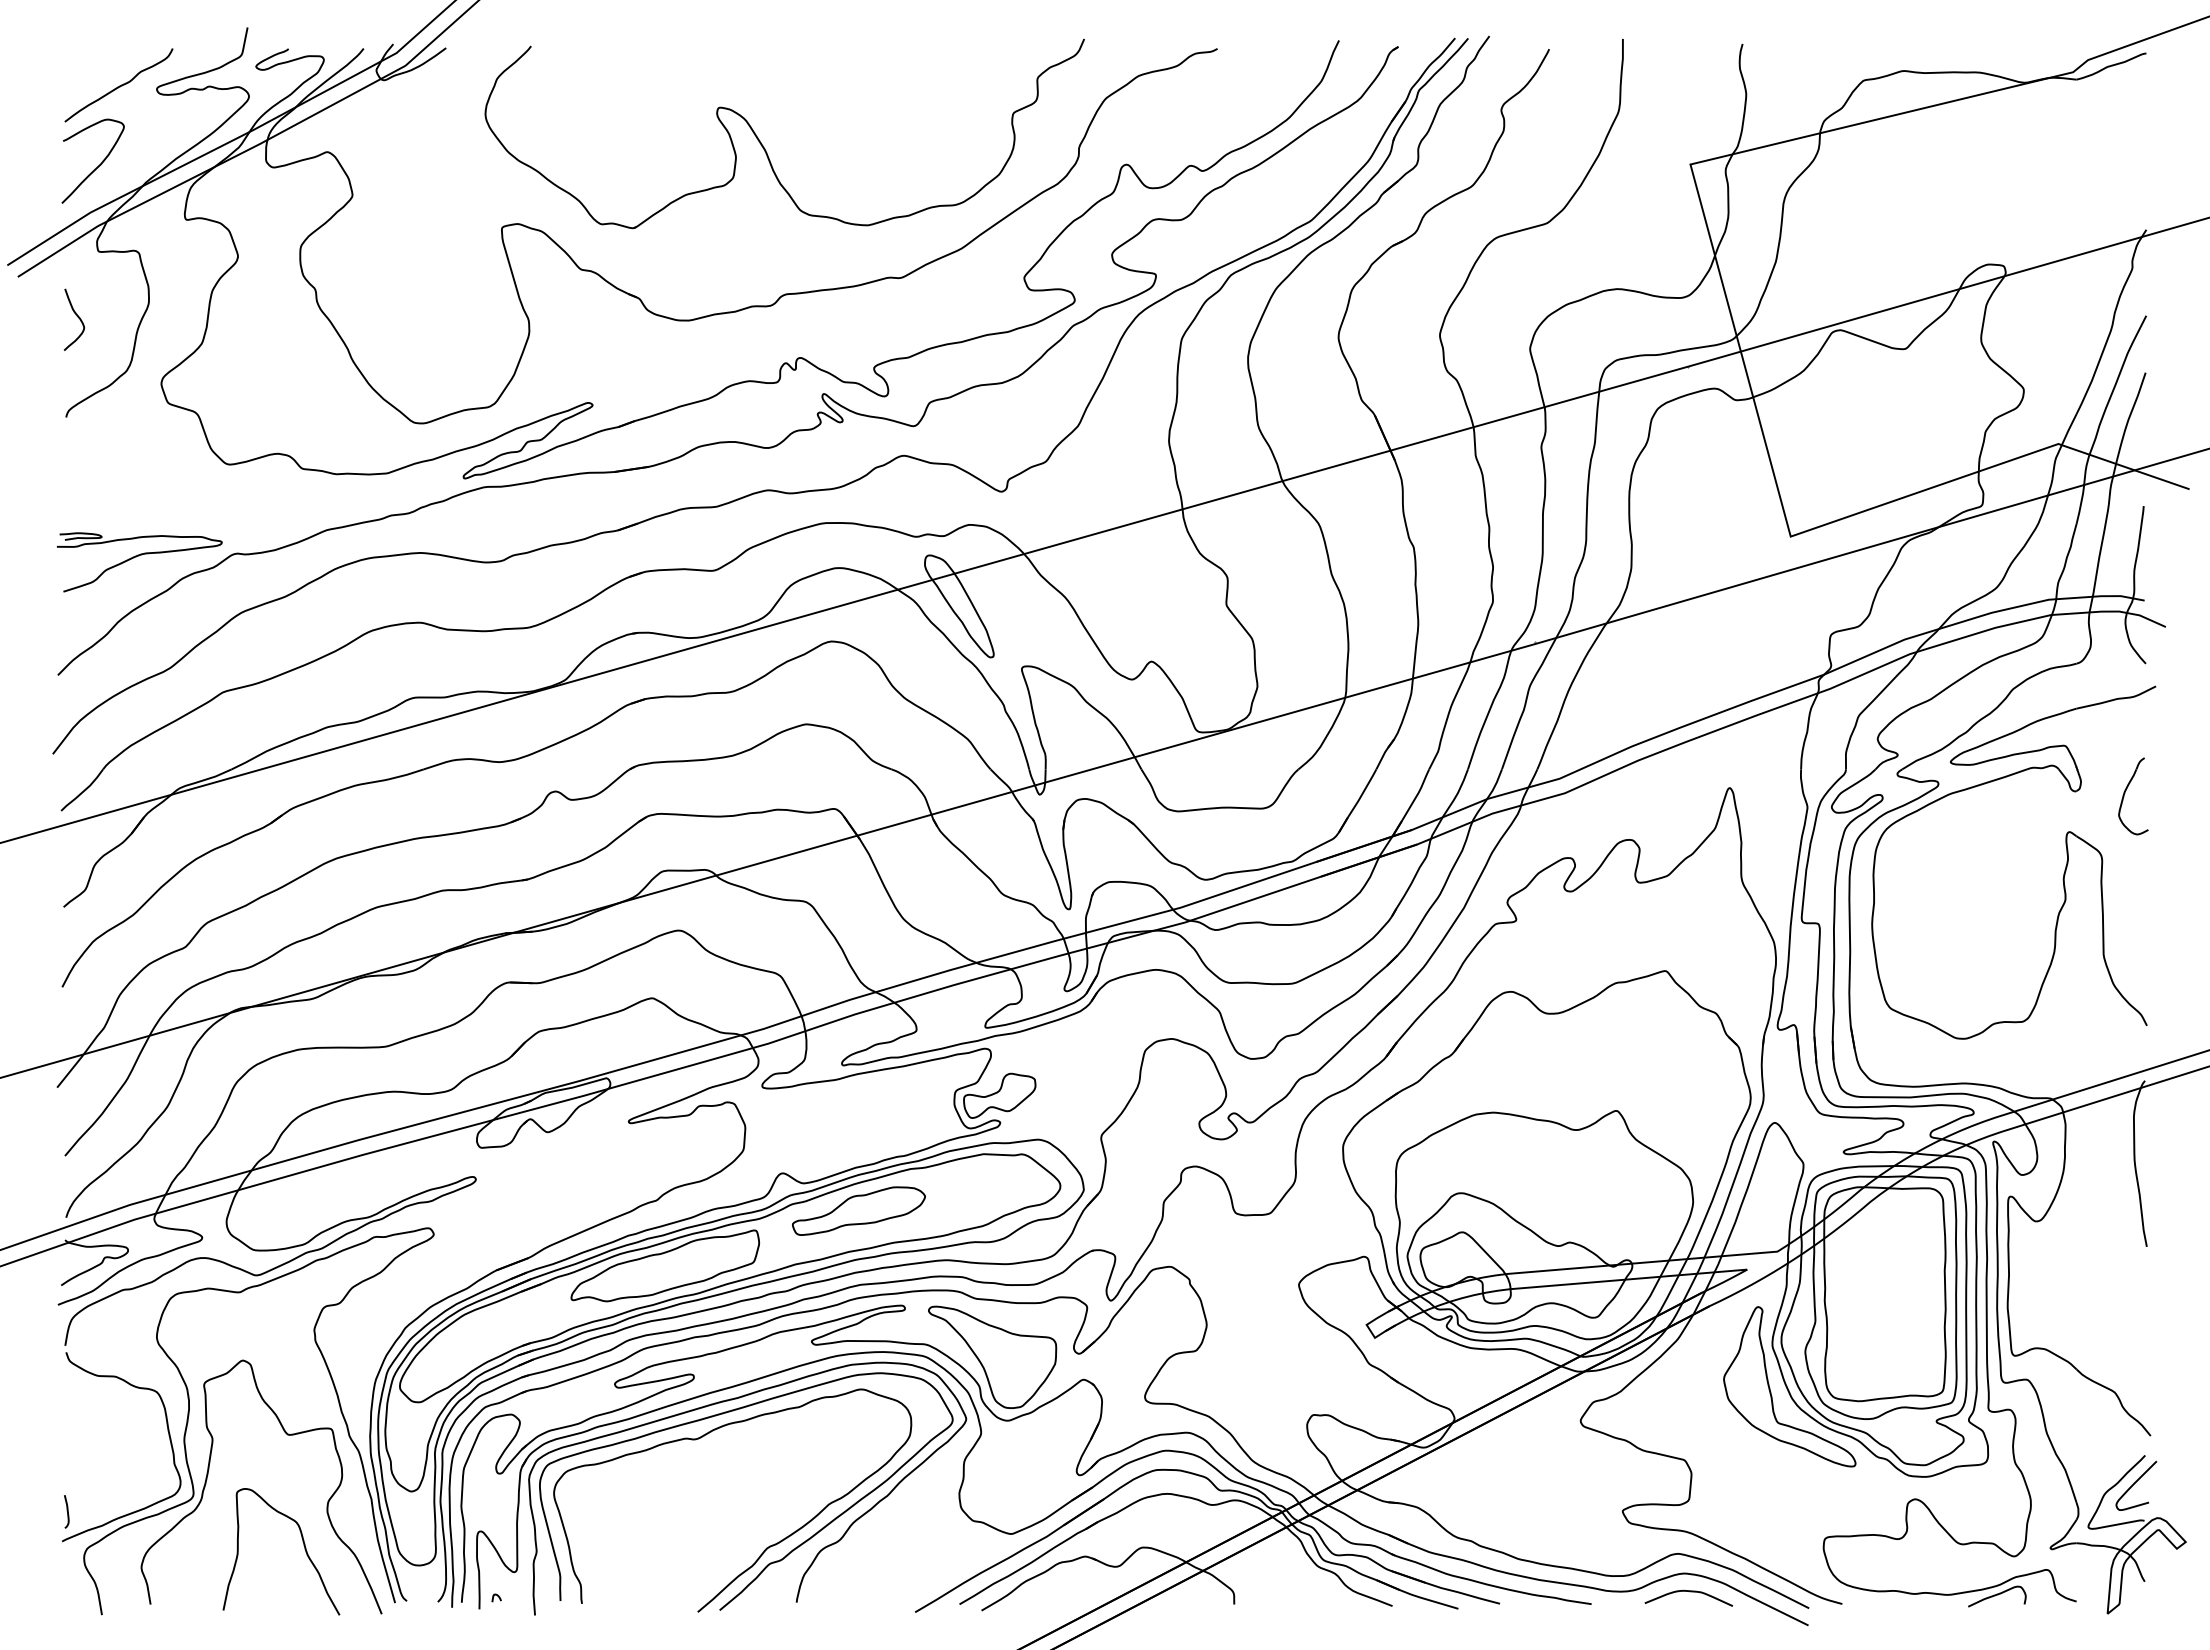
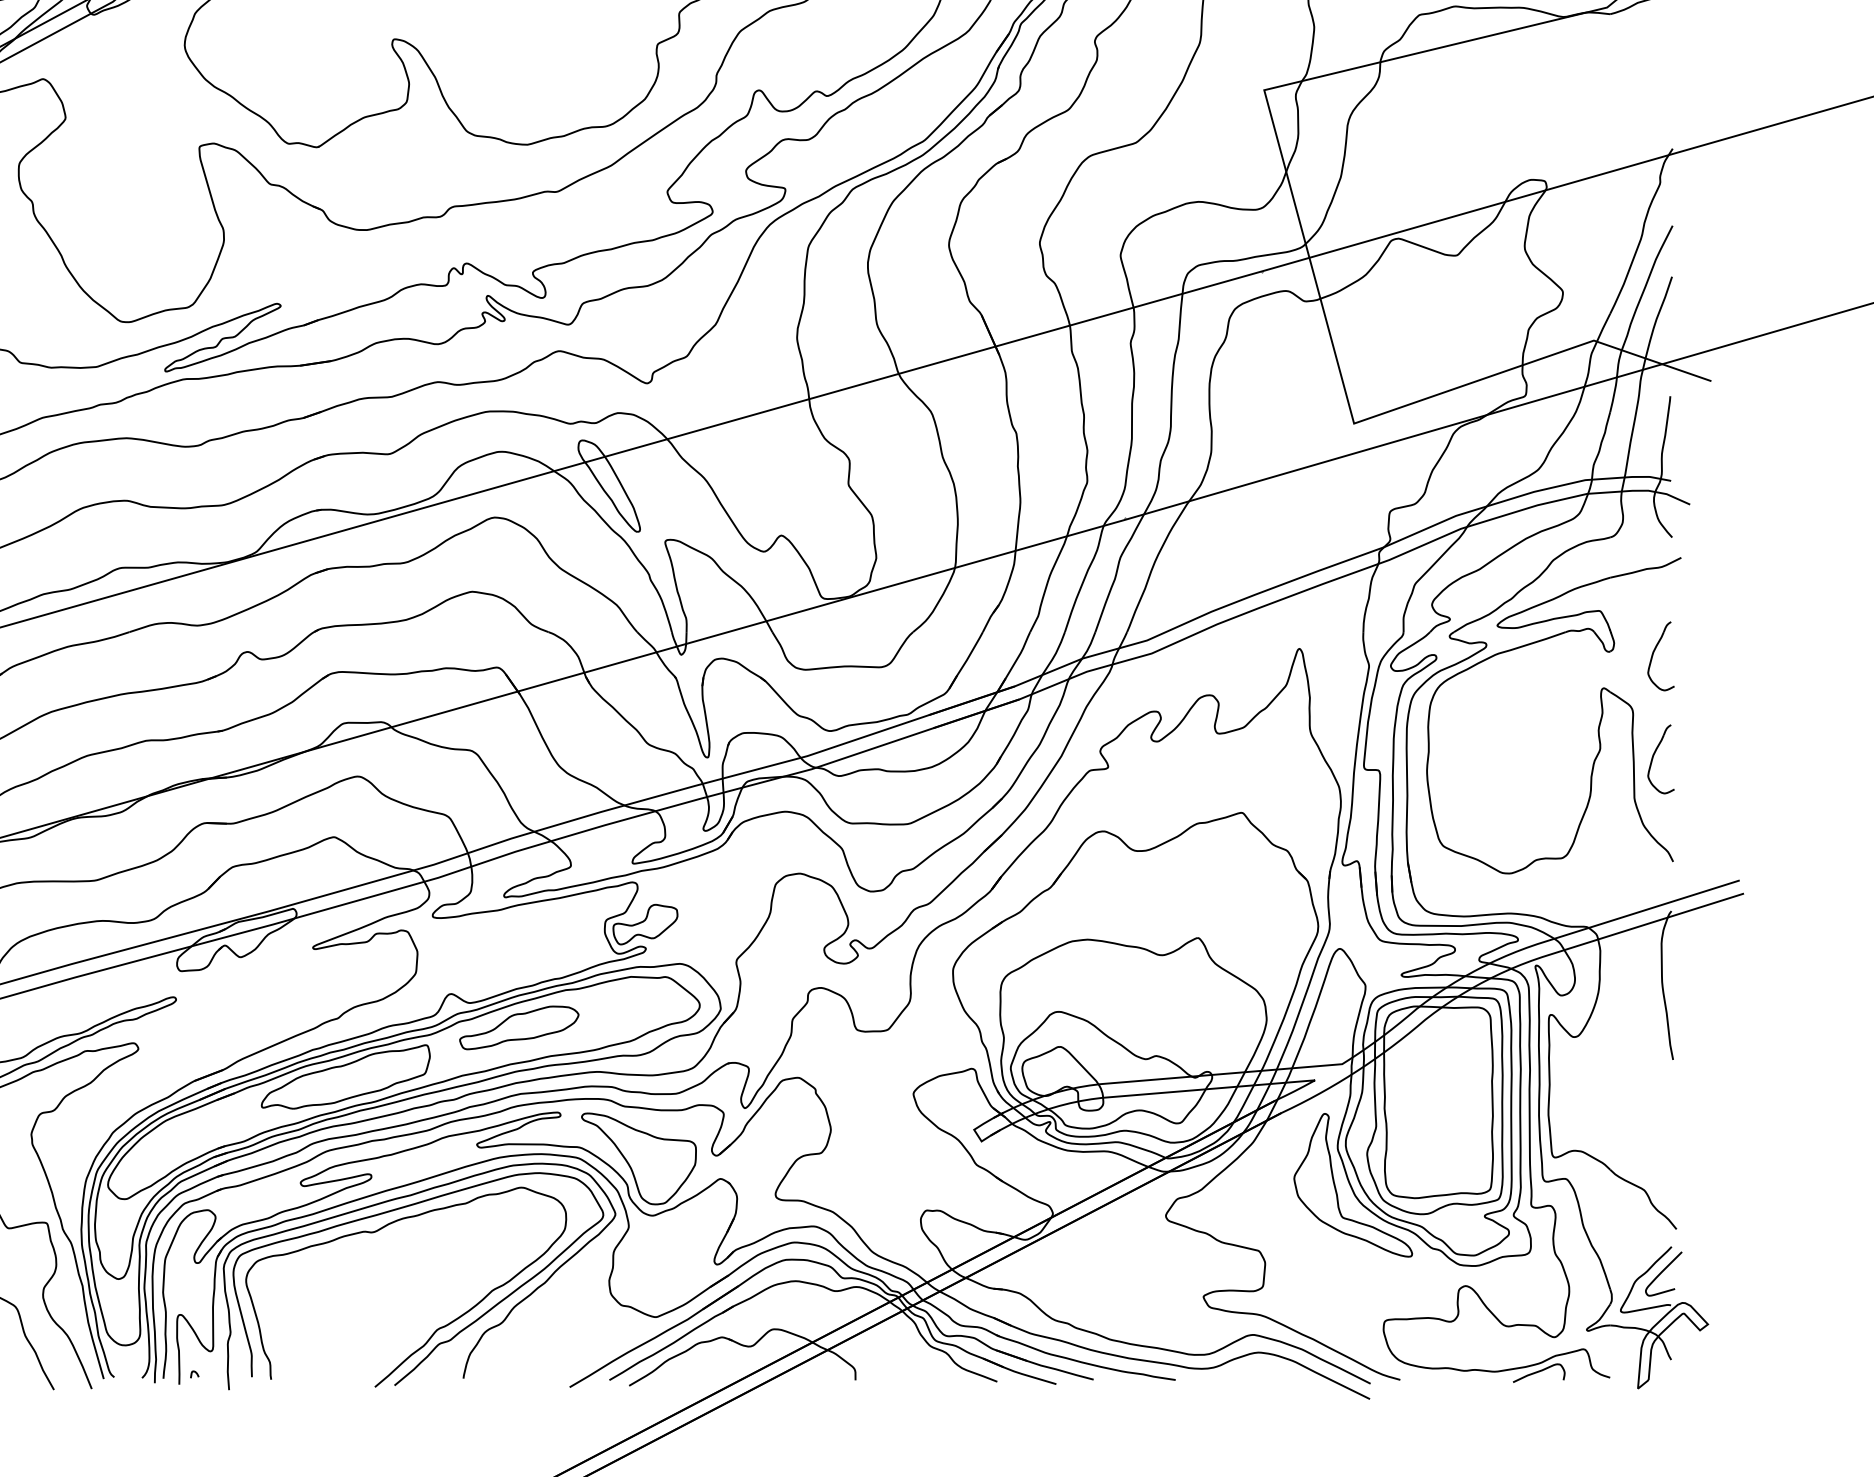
part: (2125, 908) -> (1654, 756), added
curve: (1689, 1592) -> (1263, 1369), removed

